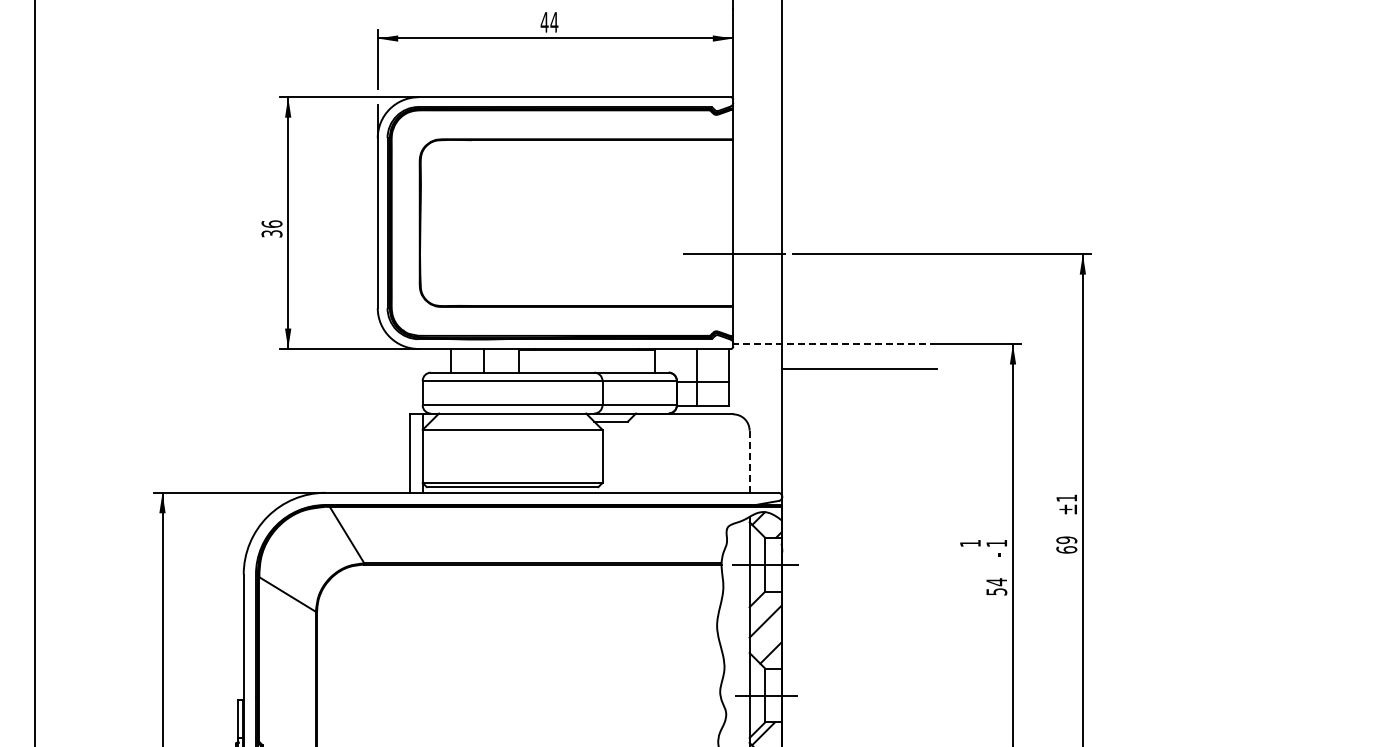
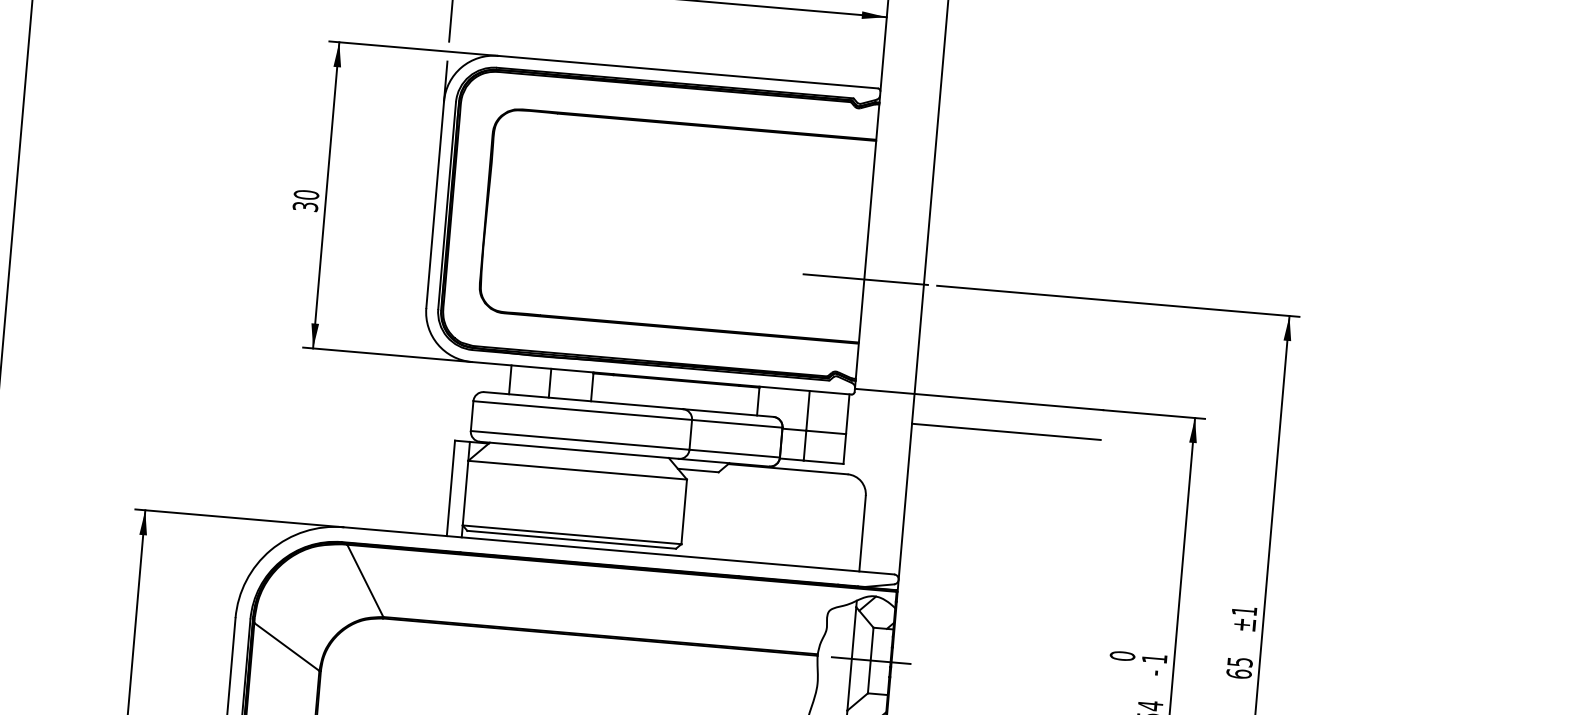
text: (271, 223) -> (305, 194), 36 -> 30
line: (834, 344) -> (978, 399), dashed -> solid
line: (749, 461) -> (862, 533), dashed -> solid
text: (1066, 540) -> (1239, 662), 69 -> 65
text: (970, 543) -> (1122, 656), 1 -> 0

